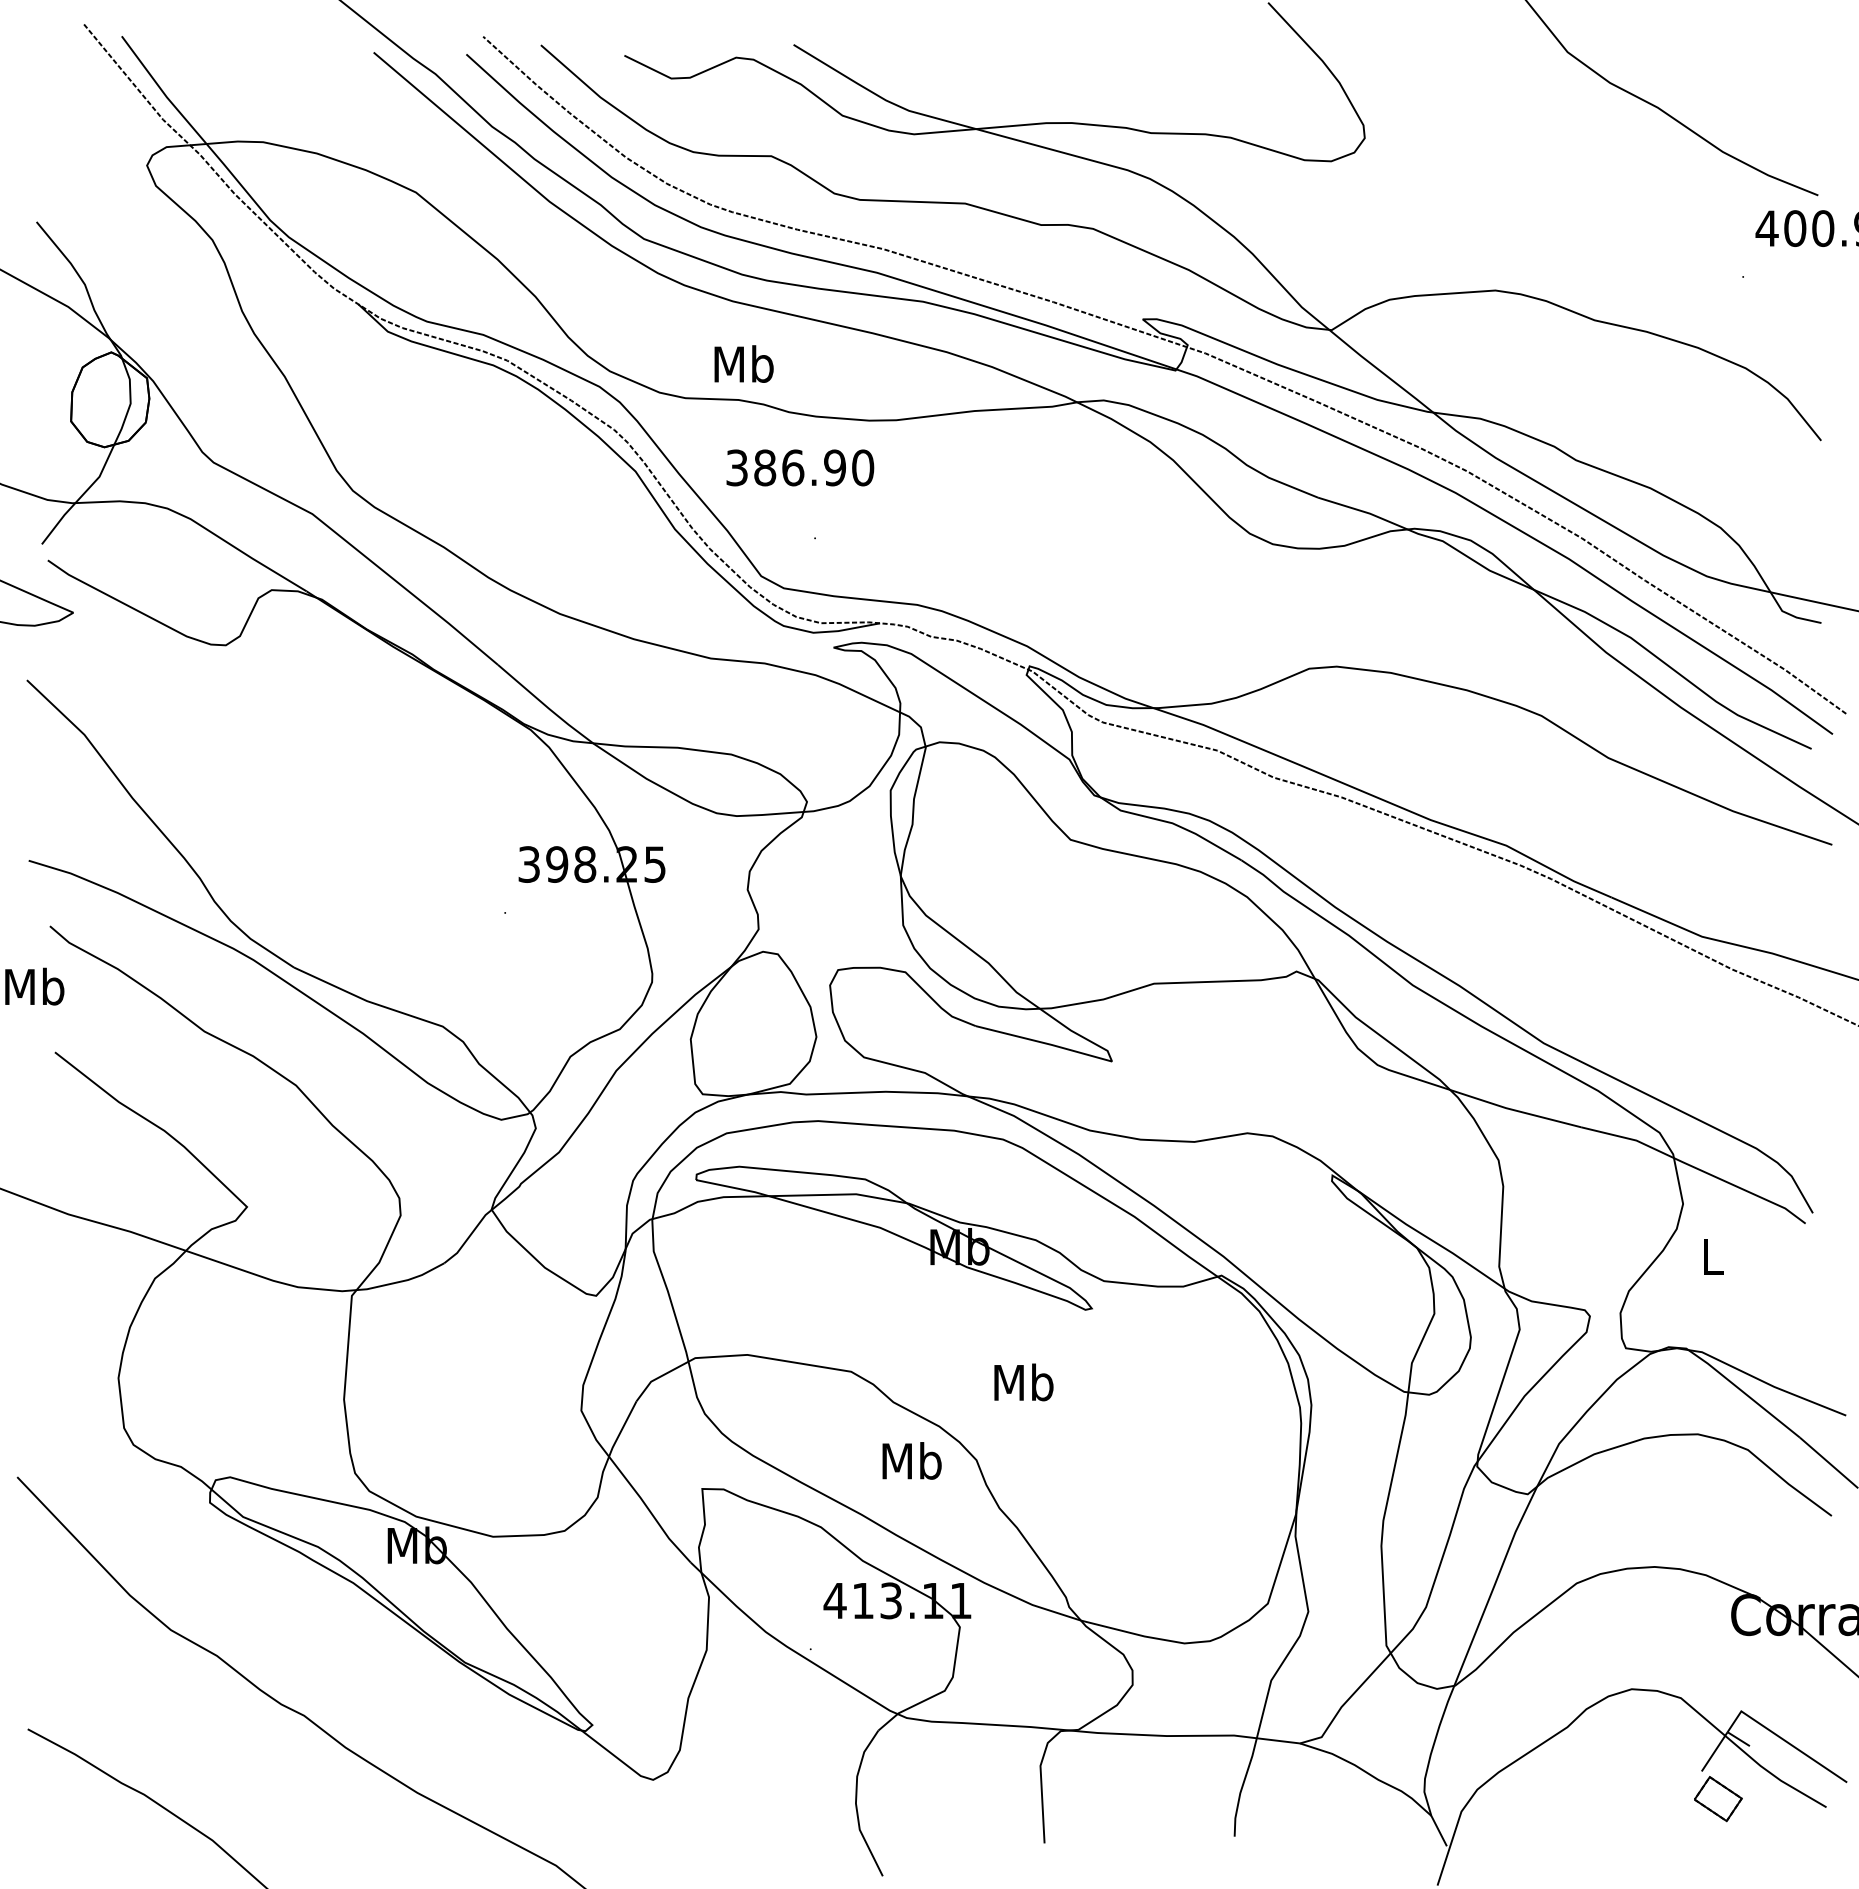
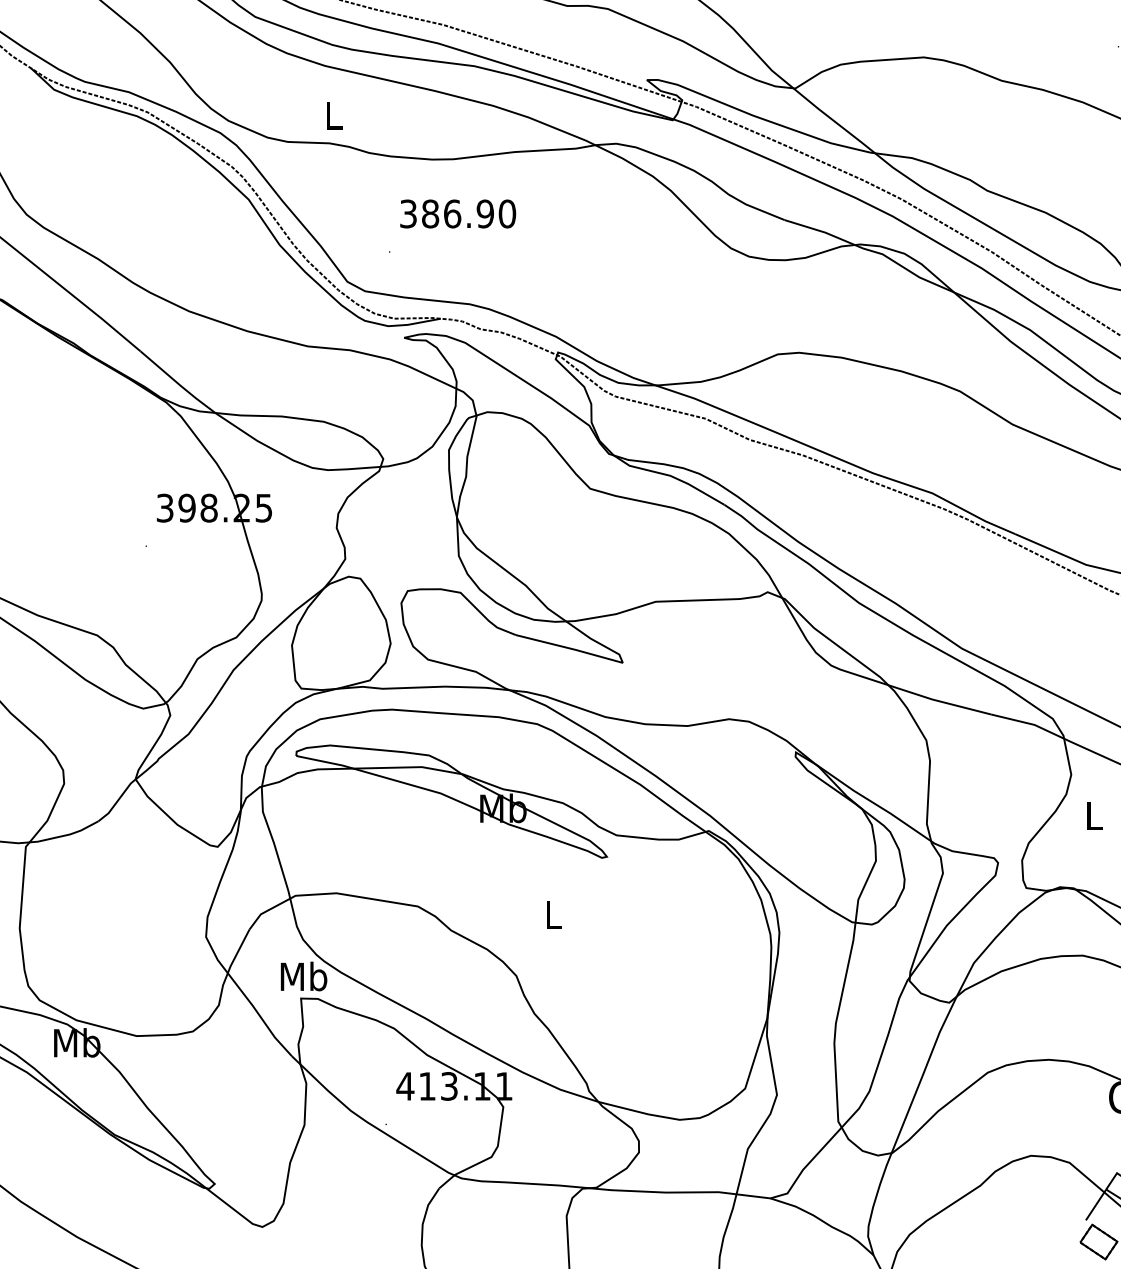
text: (743, 363) -> (333, 114), Mb -> L
text: (800, 467) -> (458, 213), moved
text: (1023, 1382) -> (553, 914), Mb -> L
text: (911, 1460) -> (303, 976), moved

